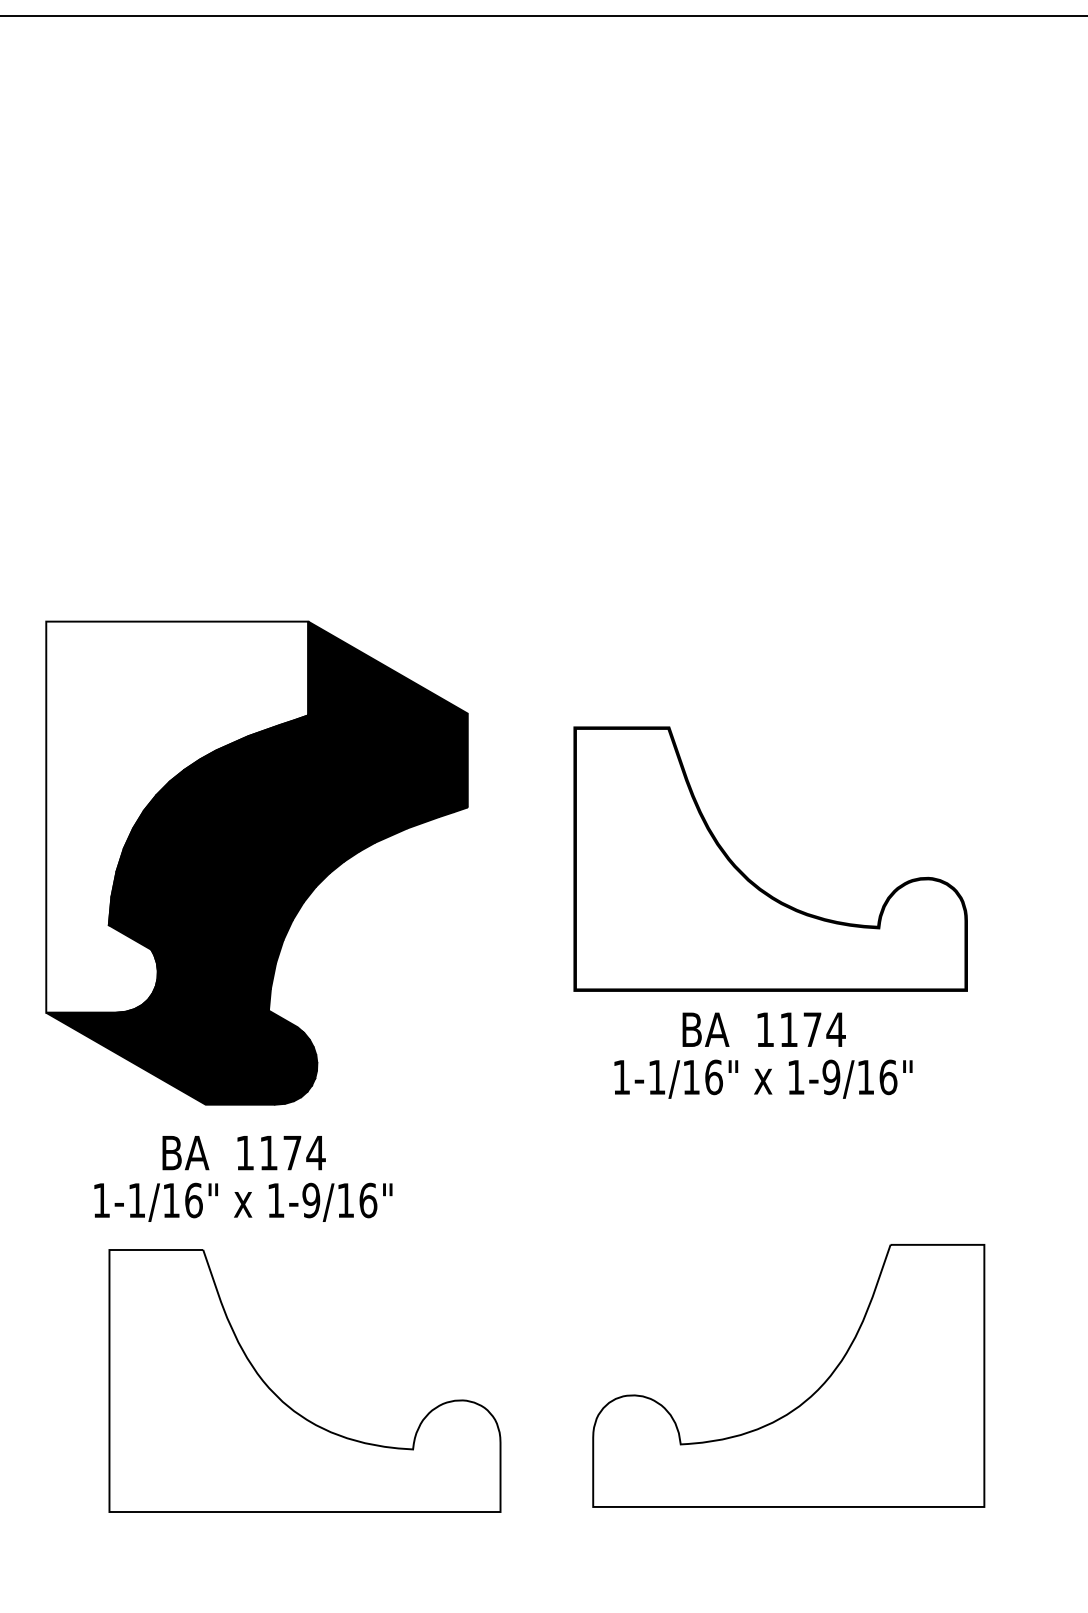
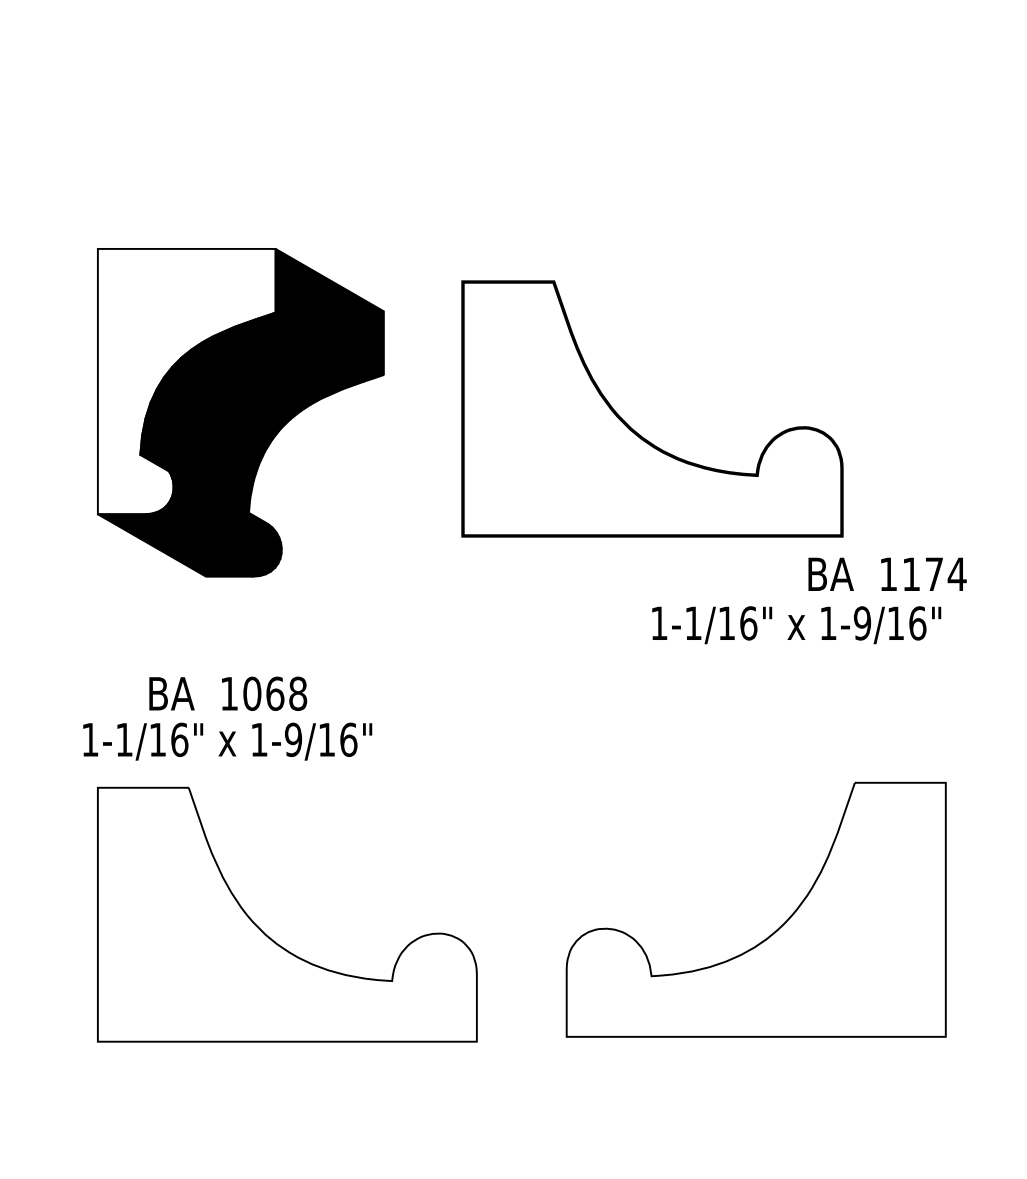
part: (256, 862) -> (240, 412), size x0.7
part: (753, 881) -> (635, 430), moved
text: (763, 1029) -> (886, 574), moved
text: (763, 1078) -> (796, 624), moved
text: (292, 1152) -> (275, 693), 1174 -> 1068

